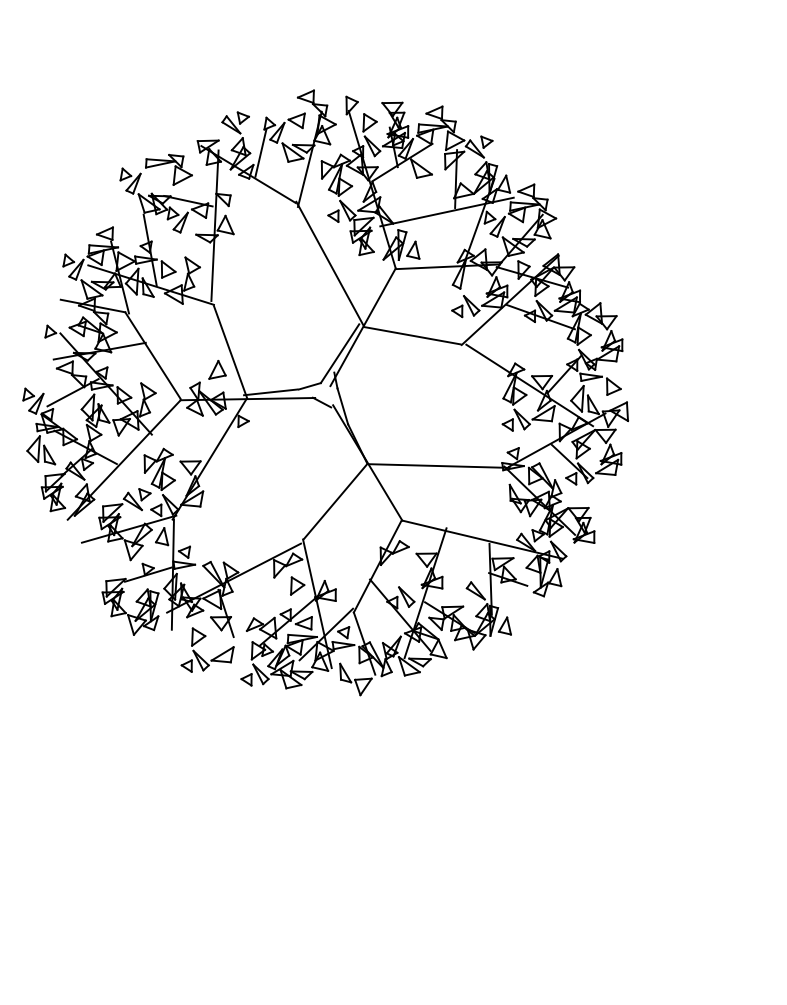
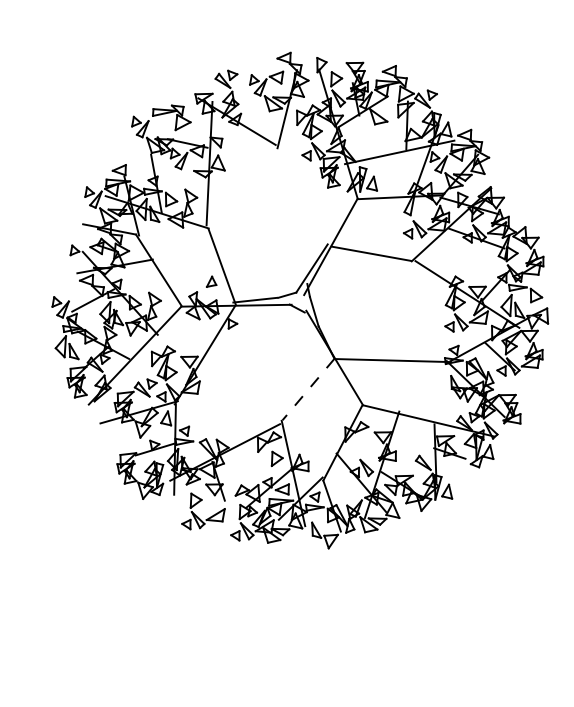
line: (260, 152) -> (246, 103), removed
line: (329, 263) -> (303, 194), removed
part: (217, 369) -> (211, 281), size x0.7
line: (335, 501) -> (308, 389), solid -> dashed

